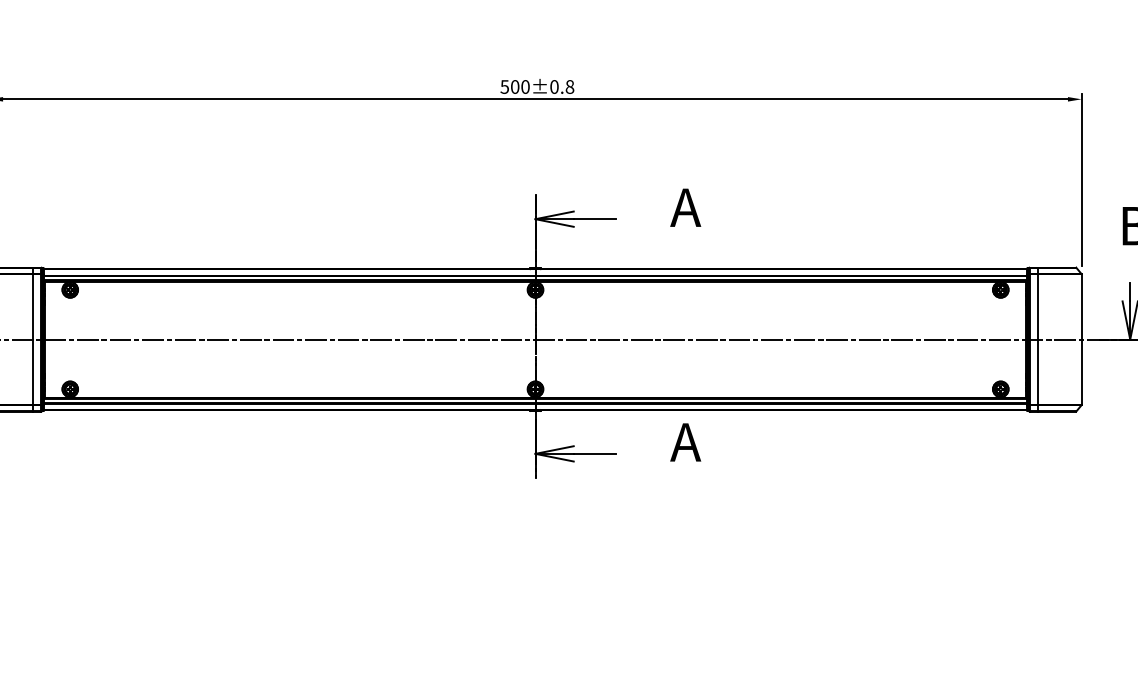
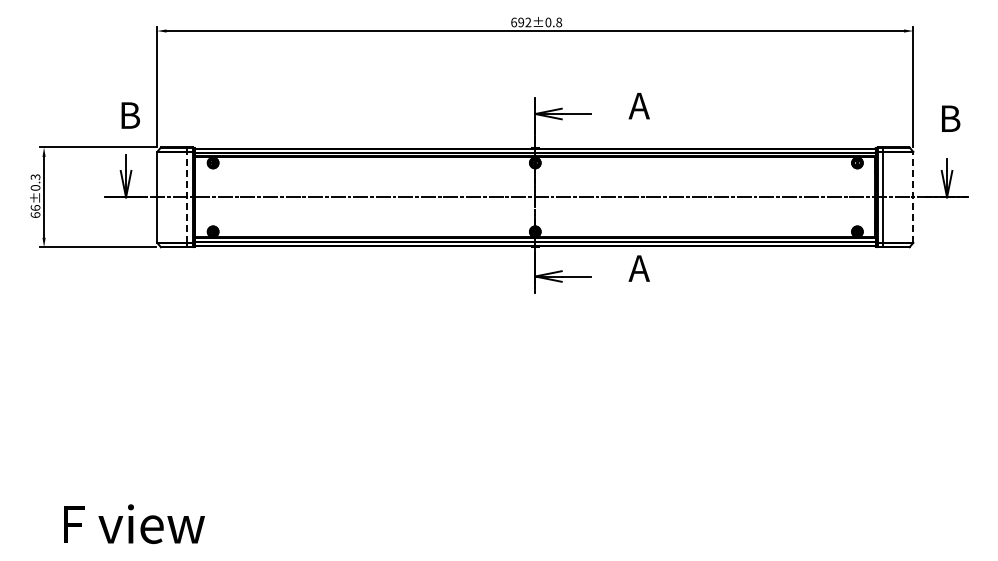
text: (515, 87) -> (521, 22), 500±0.8 -> 692±0.8
line: (33, 338) -> (187, 196), solid -> dashed
line: (1081, 338) -> (913, 196), solid -> dashed

